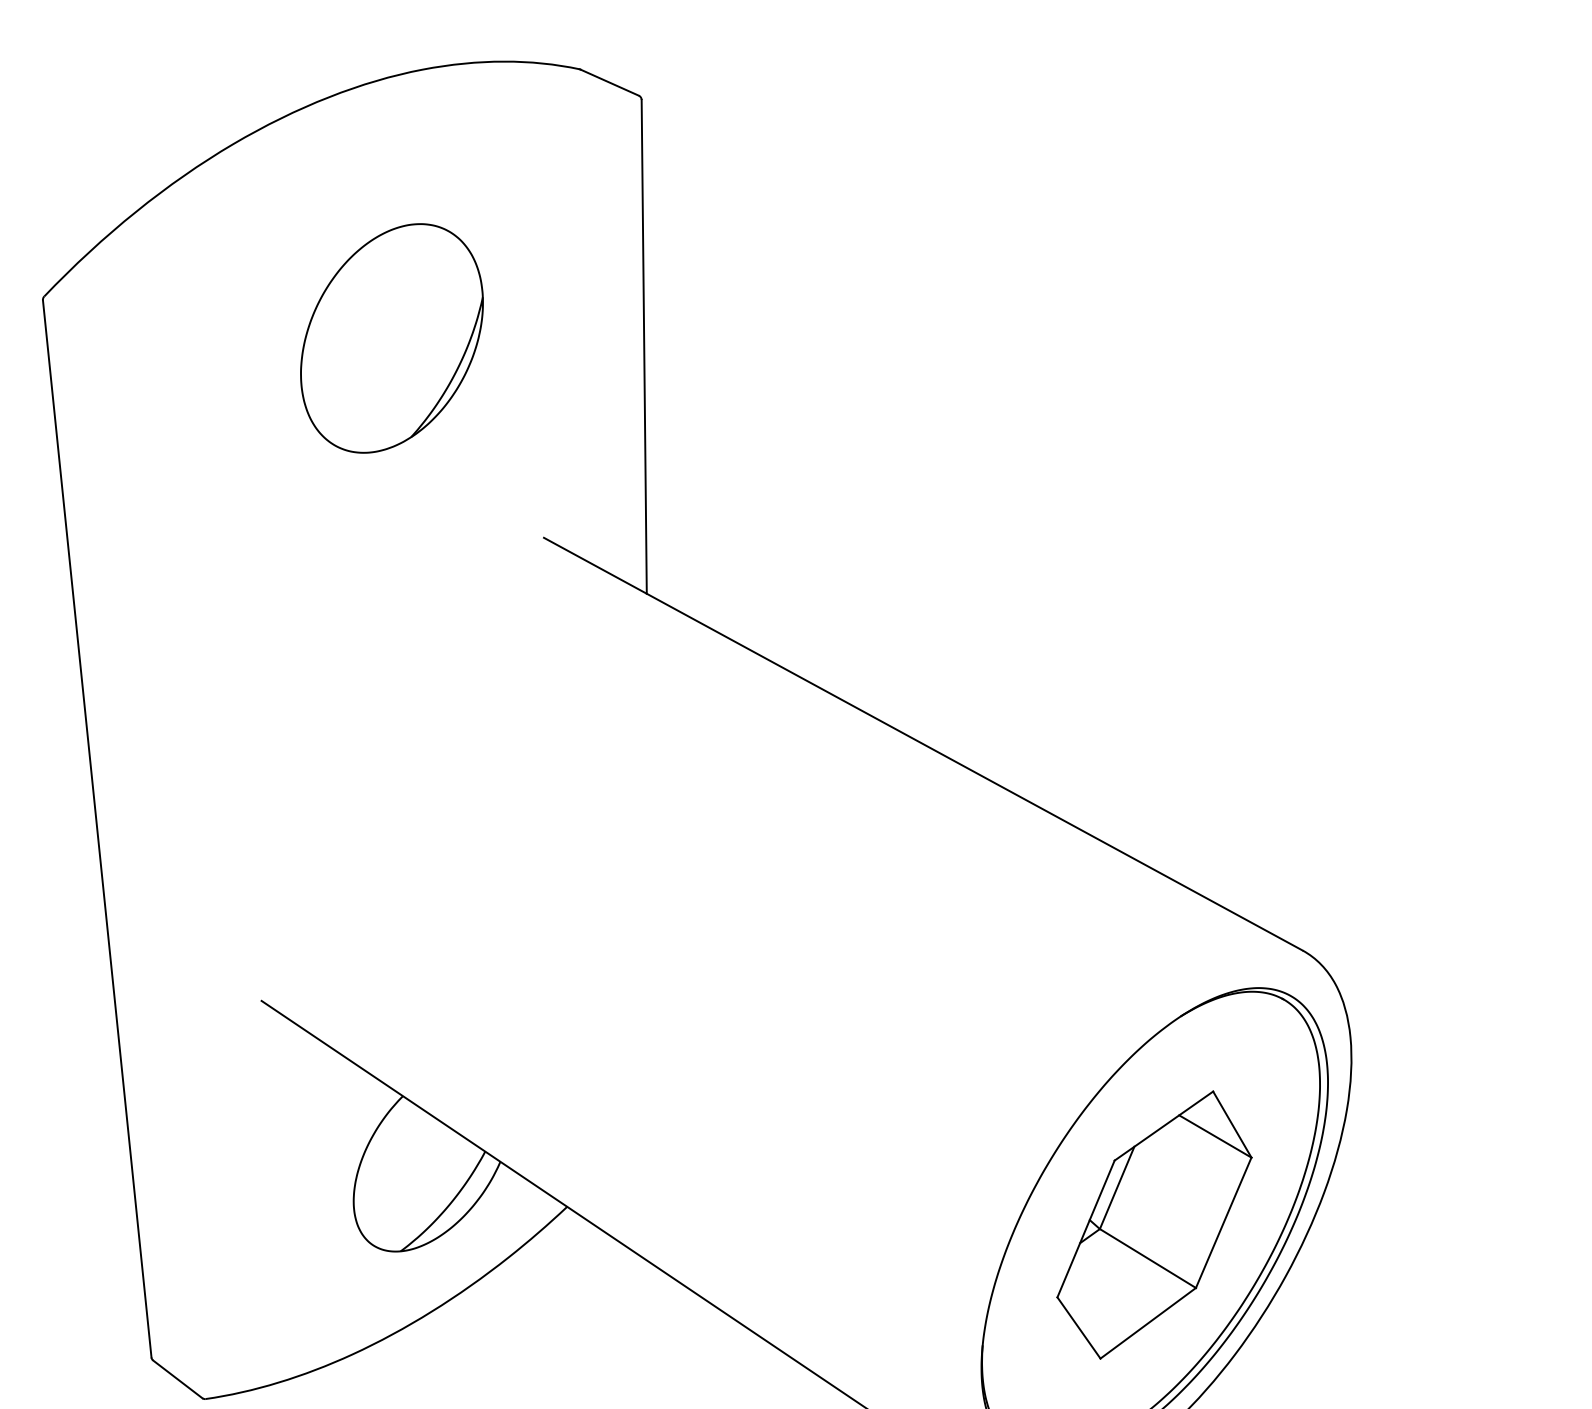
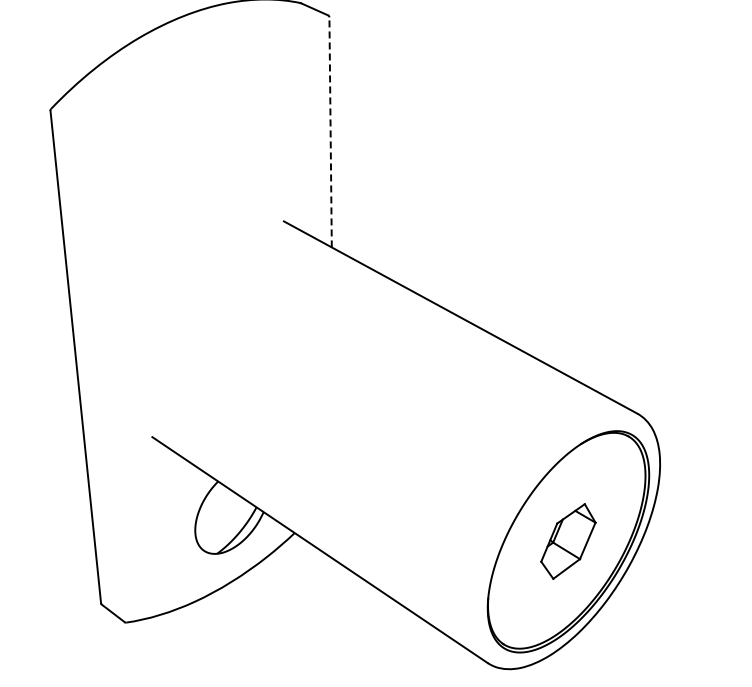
part: (390, 338) -> (212, 128), removed
line: (643, 344) -> (330, 131), solid -> dashed
part: (1154, 1224) -> (568, 541), size x0.6

